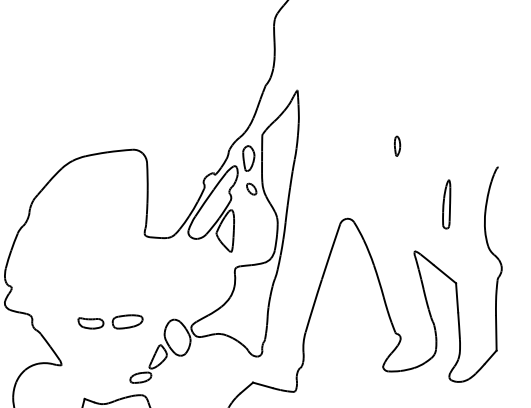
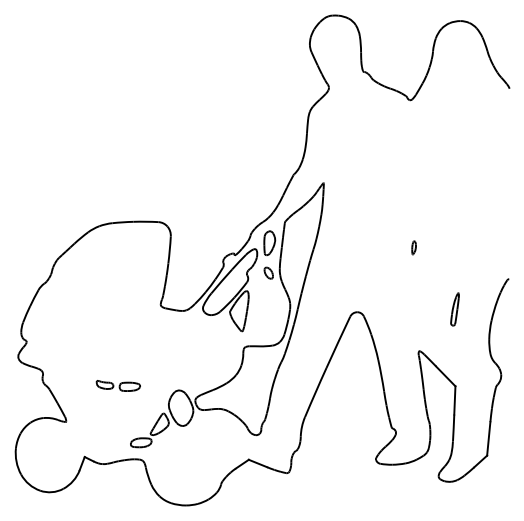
part: (396, 145) -> (413, 247), size x0.7
part: (446, 204) -> (454, 309), size x0.7
part: (110, 321) -> (118, 385), size x0.7

